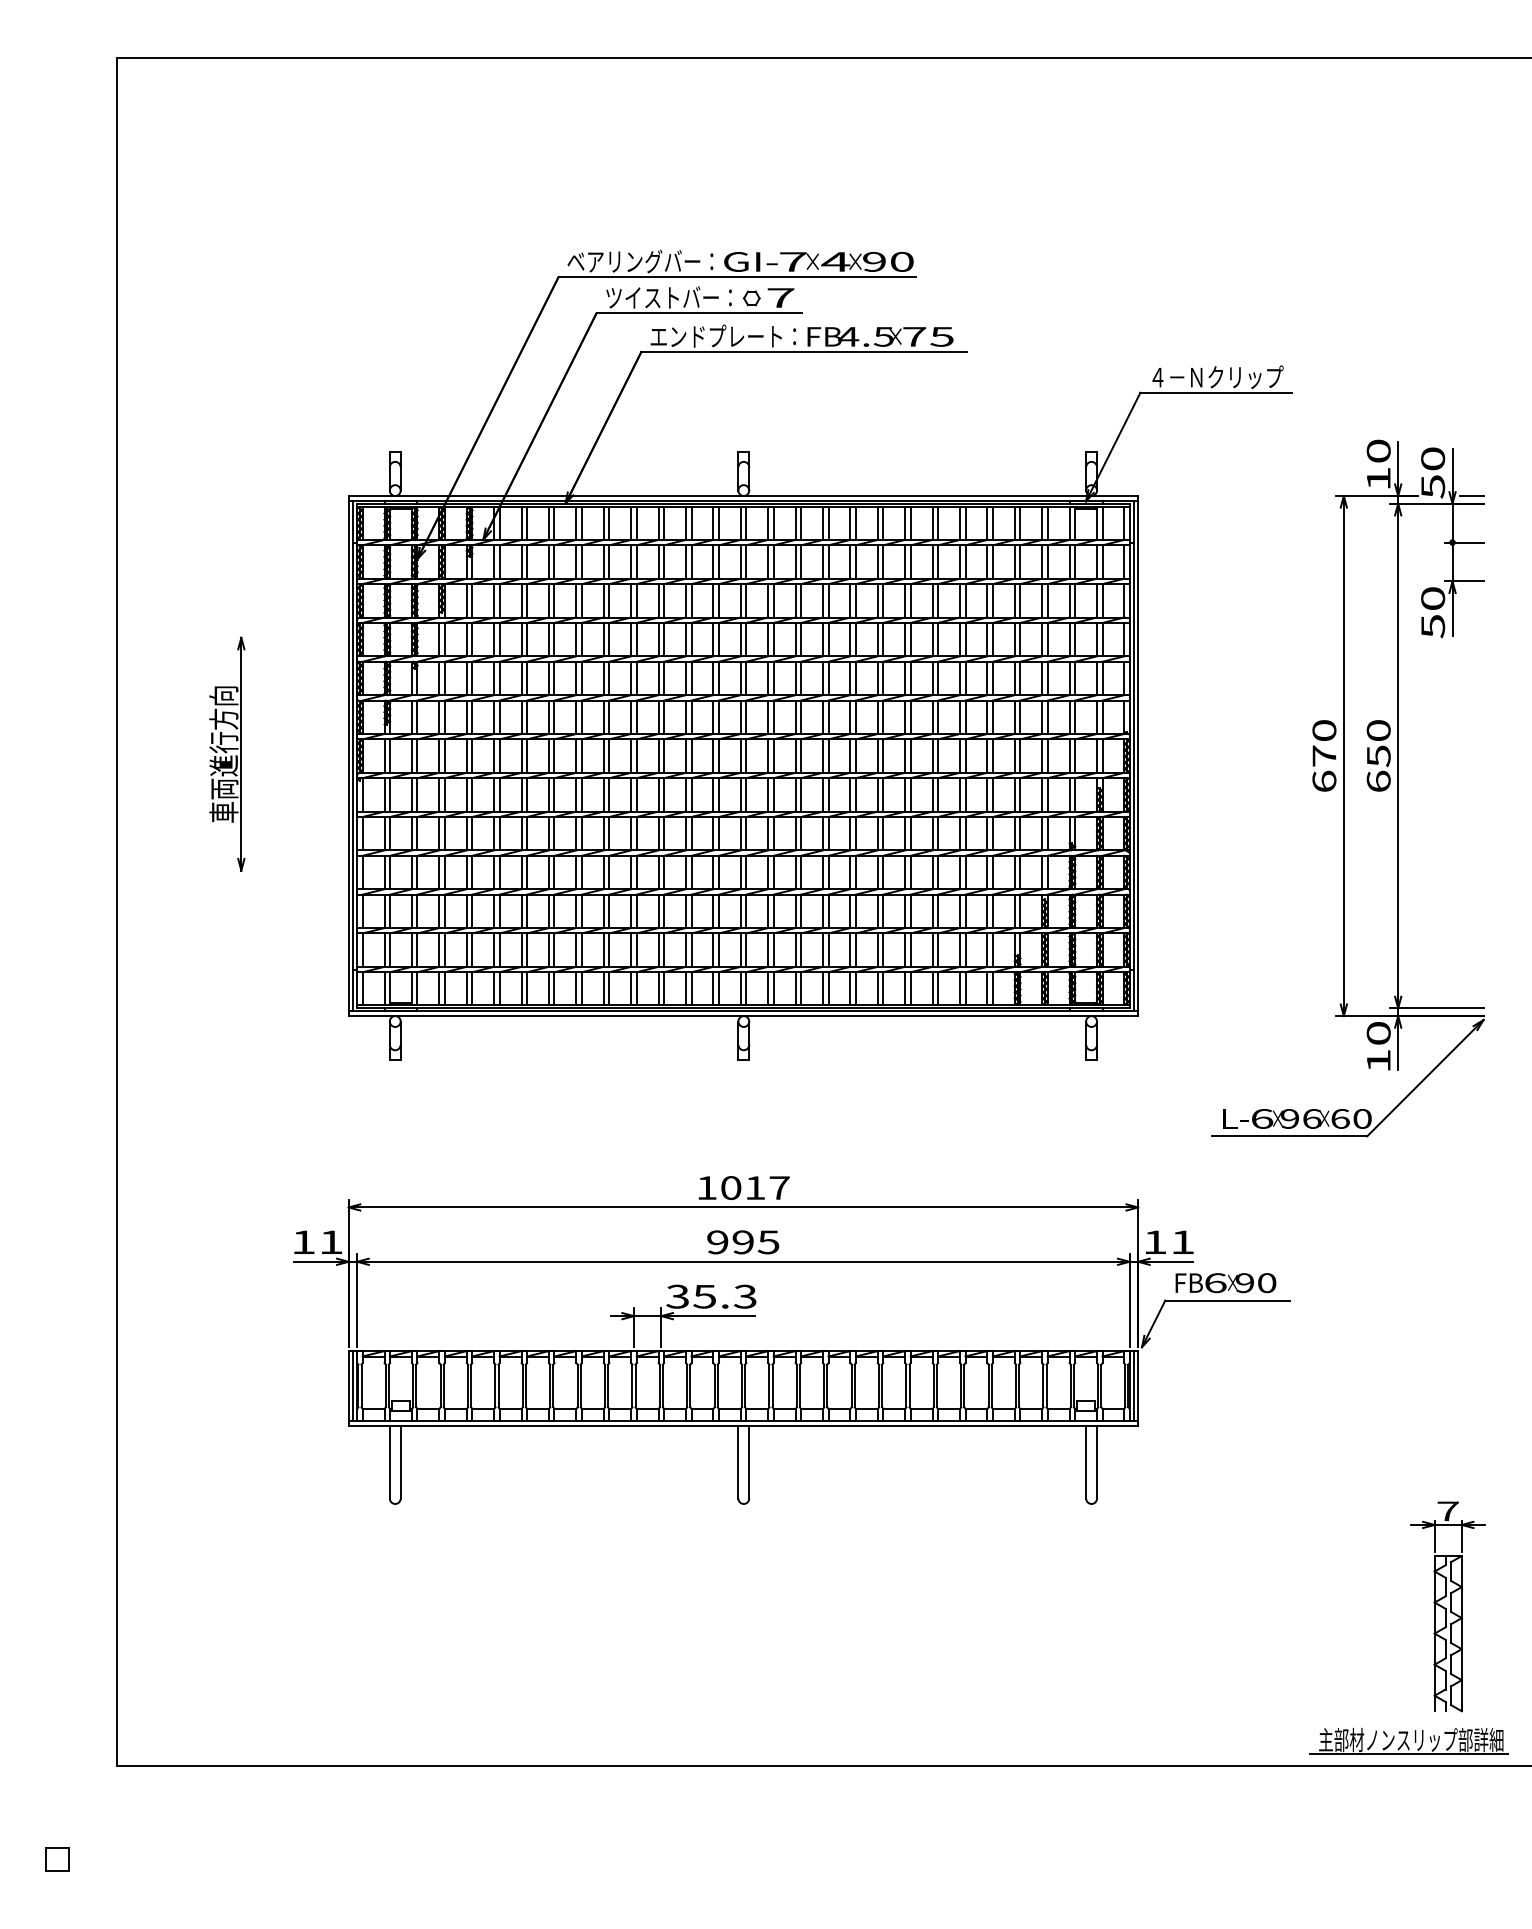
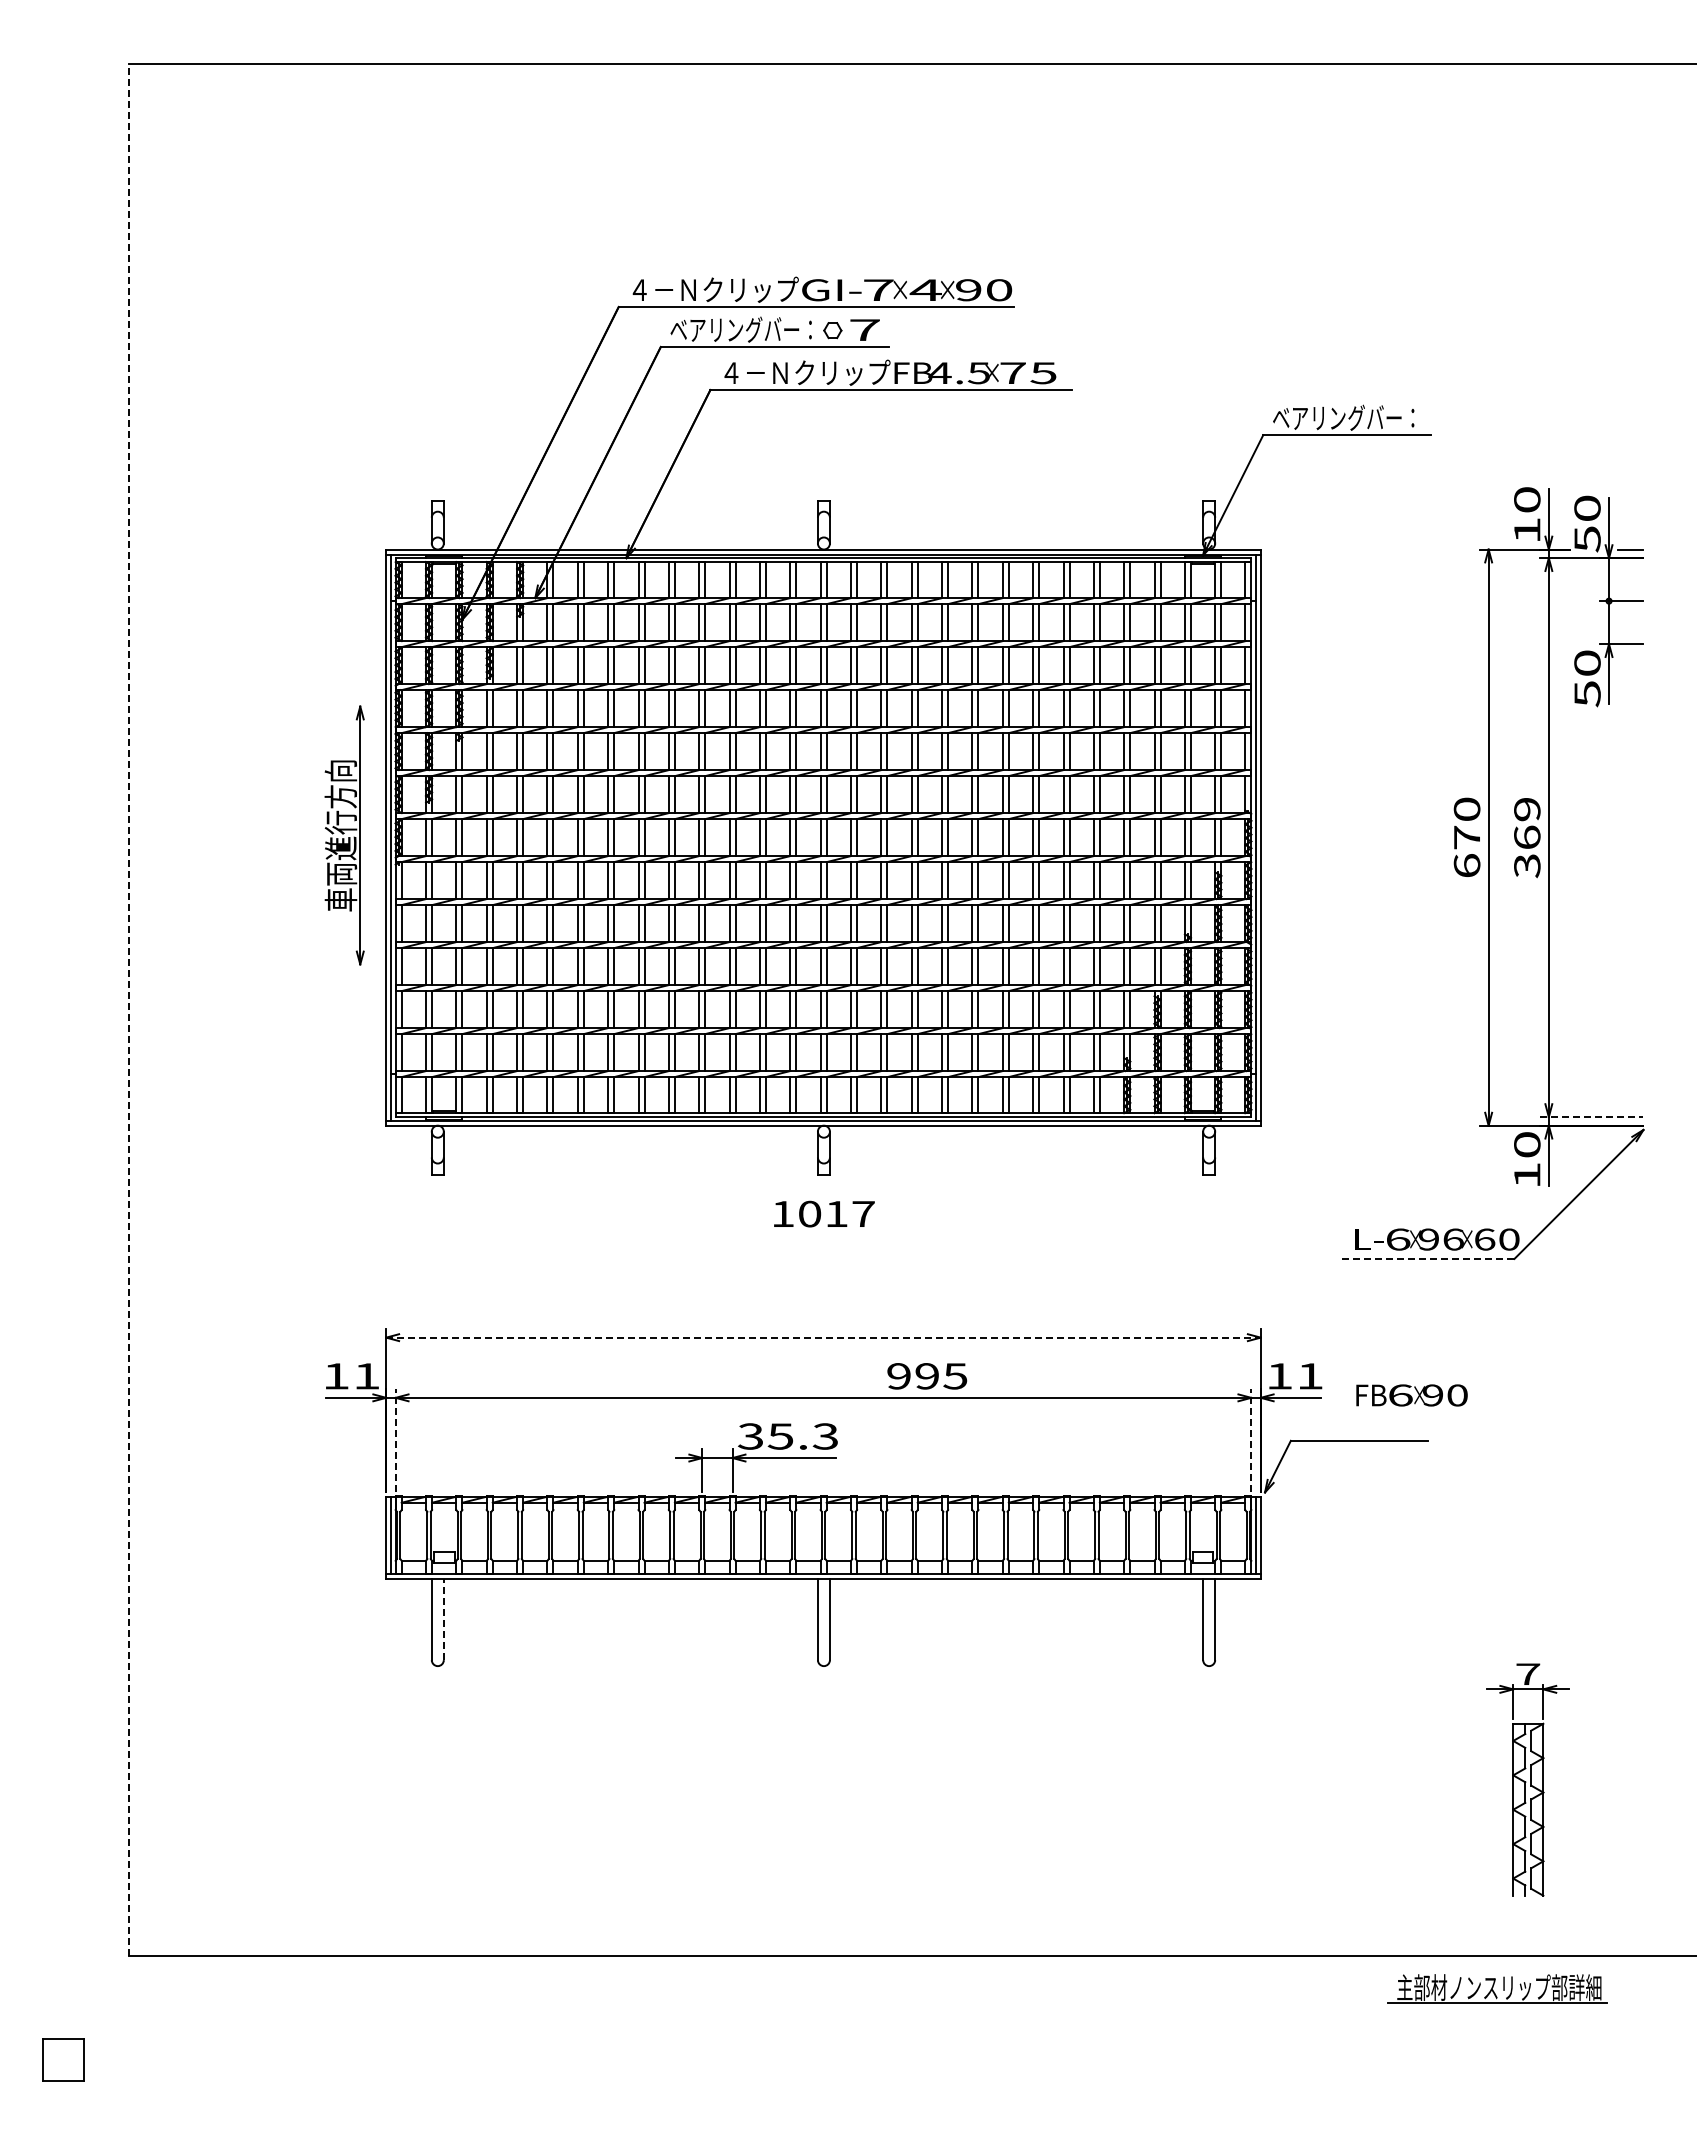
text: (644, 261) -> (713, 289), ベアリングバー： -> ４－Ｎクリップ
text: (668, 297) -> (740, 329), ツイストバー： -> ベアリングバー：
text: (727, 336) -> (805, 372), エンドプレート： -> ４－Ｎクリップ
text: (1216, 376) -> (1347, 417), ４－Ｎクリップ -> ベアリングバー：
part: (227, 754) -> (344, 835), moved
text: (1378, 755) -> (1527, 837), 650 -> 369
line: (116, 912) -> (129, 1010), solid -> dashed
line: (1436, 1008) -> (1591, 1117), solid -> dashed
line: (1289, 1136) -> (1428, 1258), solid -> dashed
text: (744, 1187) -> (824, 1213), moved
line: (743, 1207) -> (823, 1337), solid -> dashed
text: (743, 1242) -> (927, 1376), moved
text: (1225, 1283) -> (1411, 1395), moved
line: (357, 1300) -> (395, 1440), solid -> dashed
line: (1129, 1300) -> (1251, 1440), solid -> dashed
line: (400, 1461) -> (443, 1619), solid -> dashed
part: (1447, 1606) -> (1527, 1779), moved
part: (1409, 1740) -> (1497, 1988), moved
part: (57, 1859) -> (63, 2059), size x1.6

